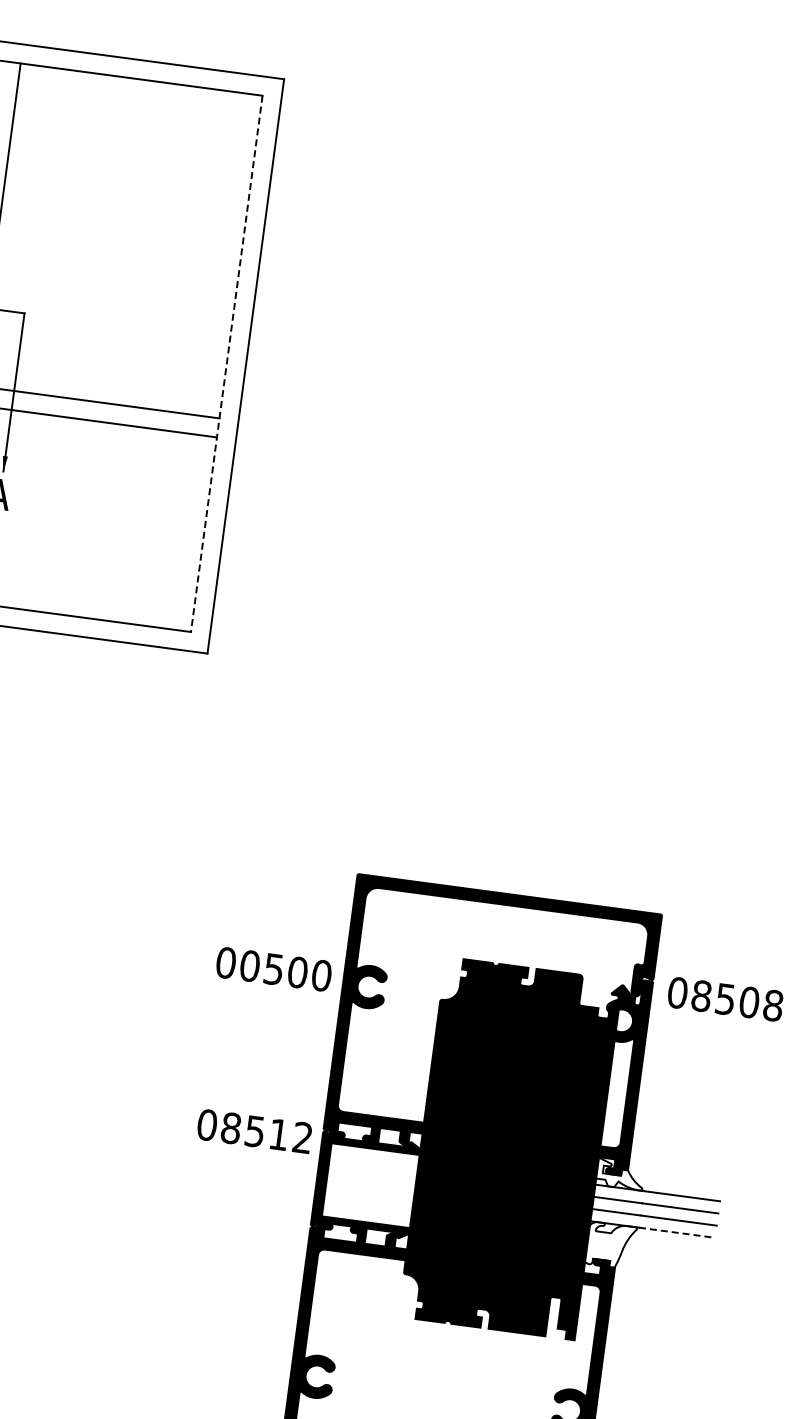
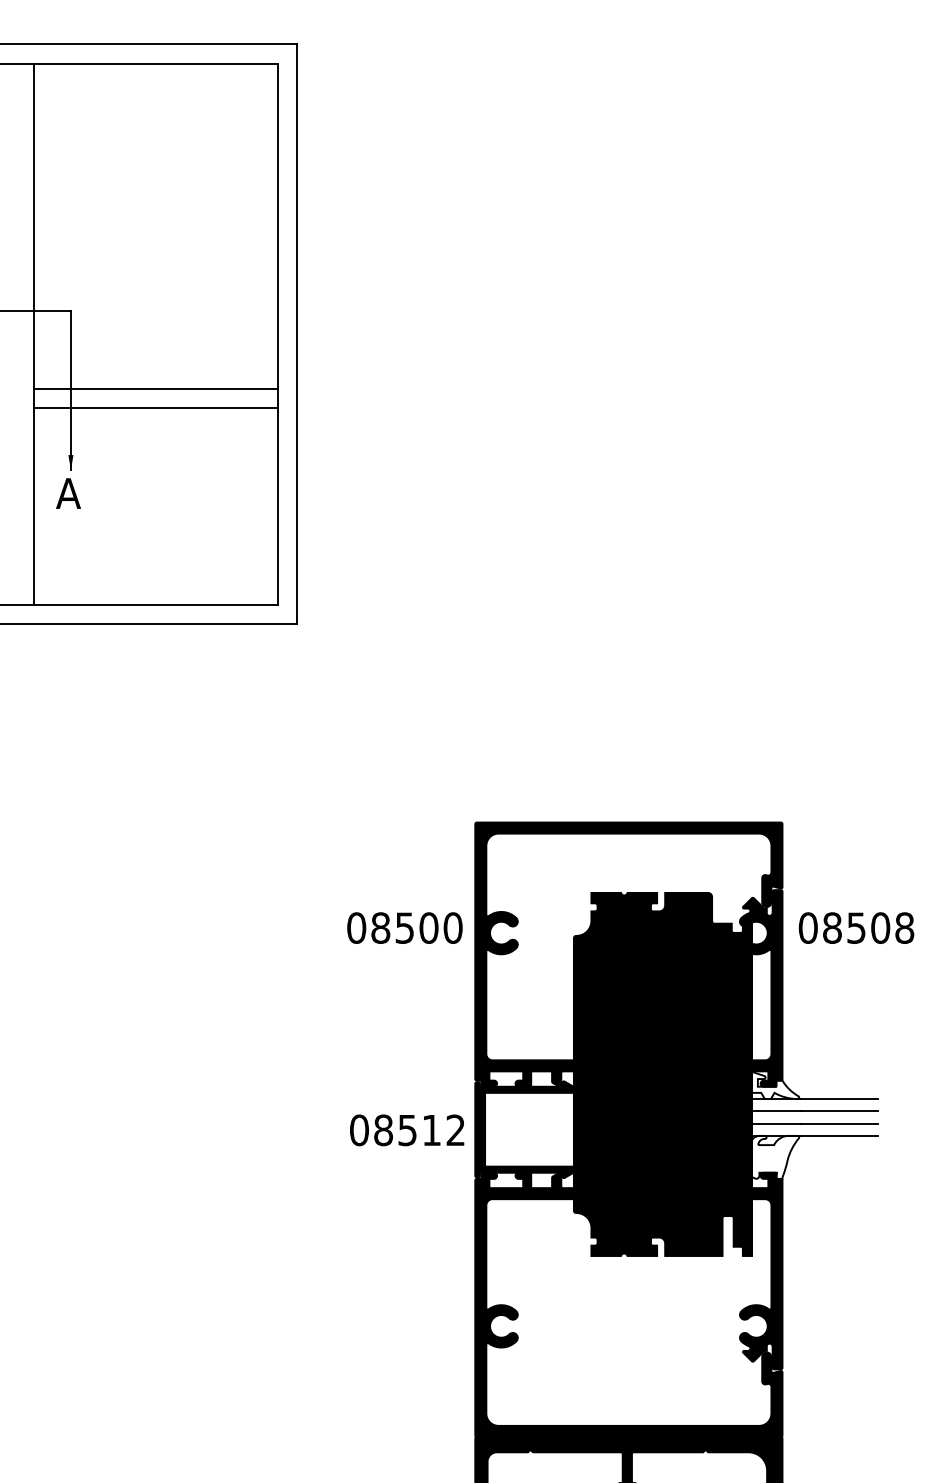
line: (227, 364) -> (278, 334), dashed -> solid
text: (249, 965) -> (380, 927), 00500 -> 08500
text: (725, 998) -> (856, 927), moved
text: (254, 1131) -> (407, 1130), moved
line: (677, 1232) -> (839, 1135), dashed -> solid

